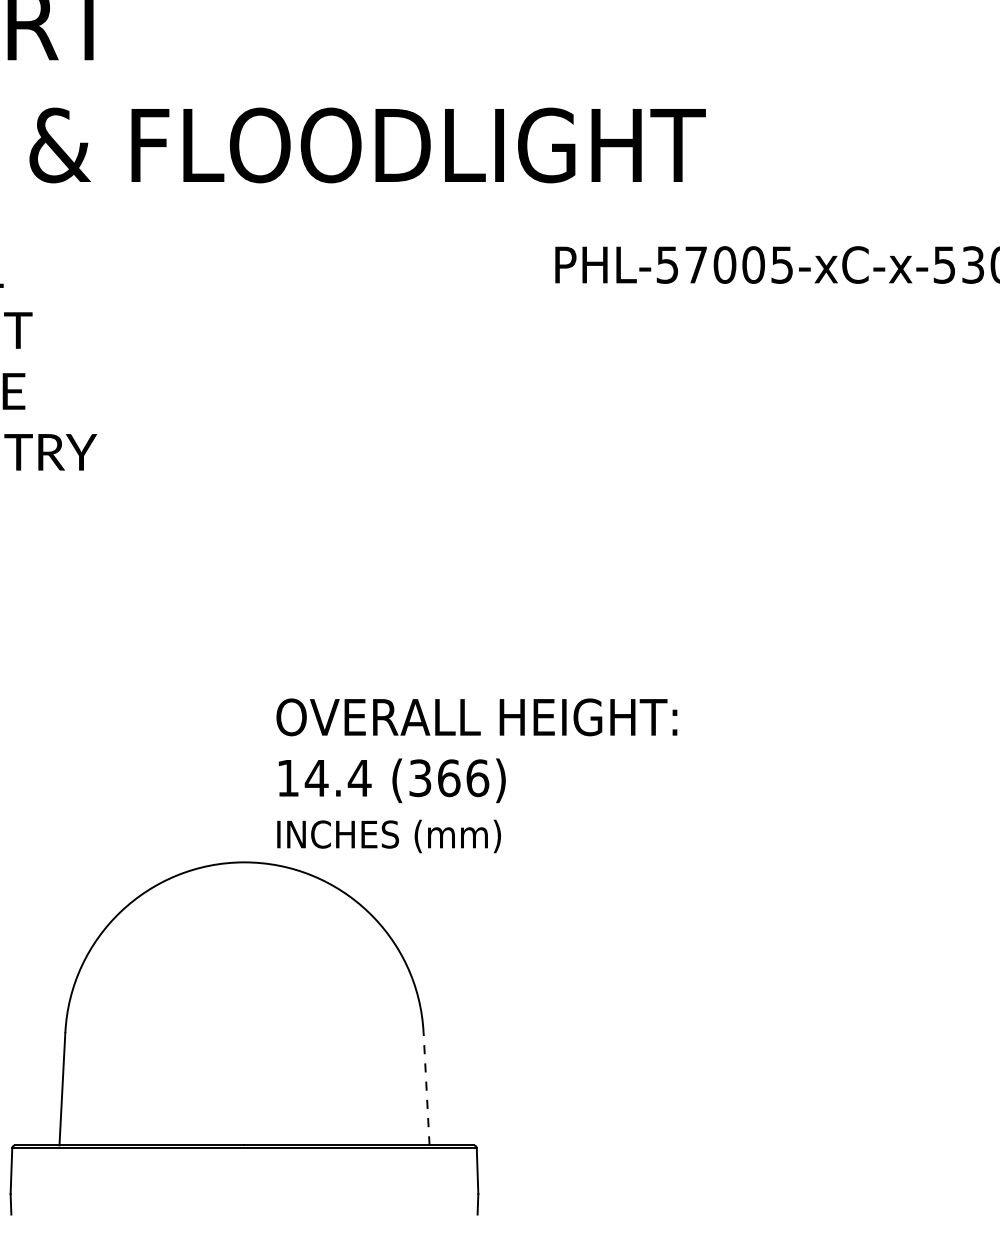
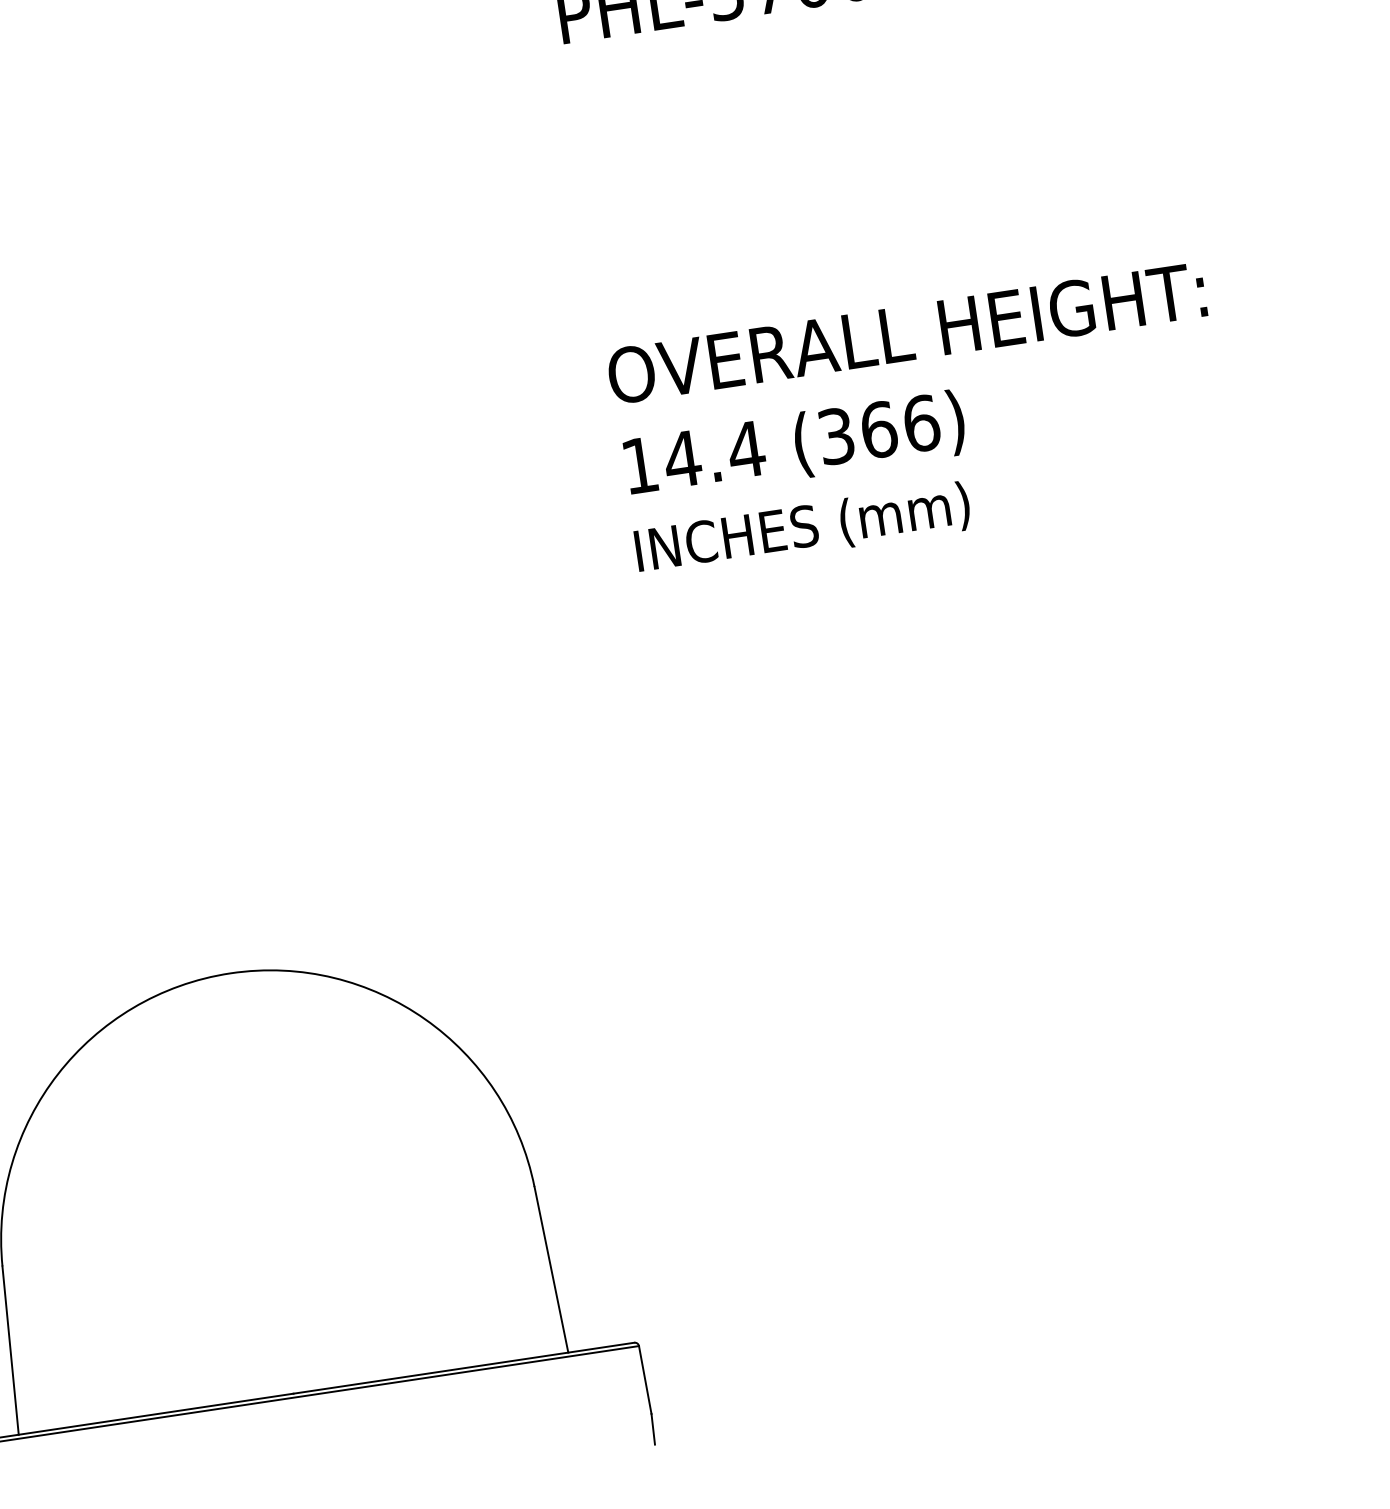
text: (476, 775) -> (919, 419), moved
line: (426, 1088) -> (551, 1268), dashed -> solid

